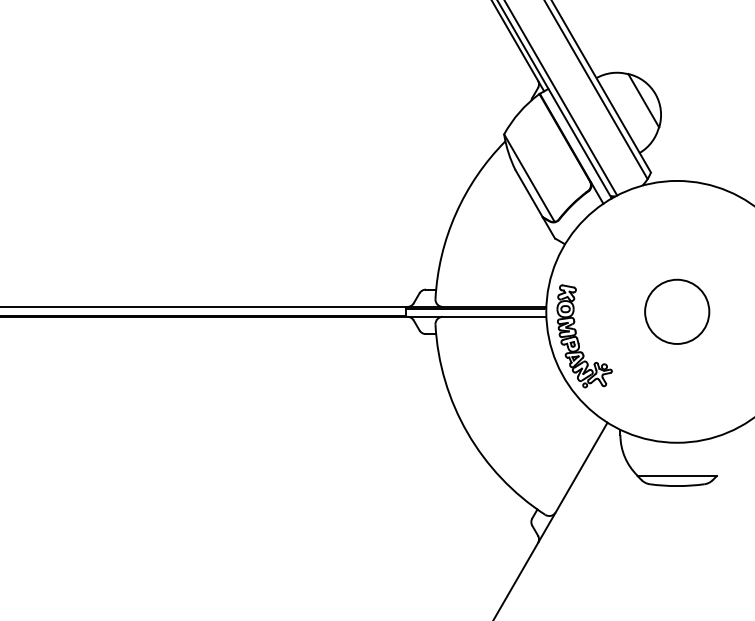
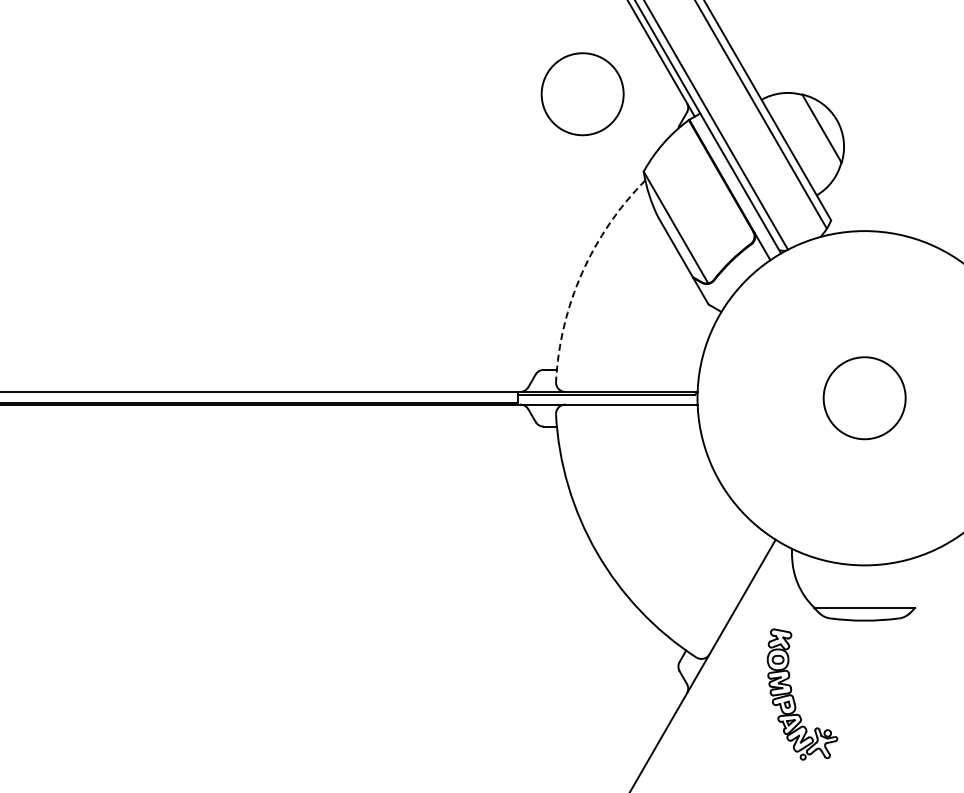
circle: (456, 73) -> (582, 94), added
arc: (456, 214) -> (582, 273), solid -> dashed
part: (578, 339) -> (794, 698), moved

